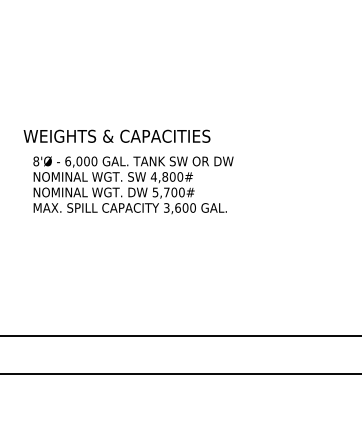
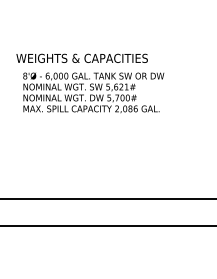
text: (166, 176) -> (117, 86), 4,800# -> 5,621#
text: (180, 207) -> (126, 108), 3,600 -> 2,086

